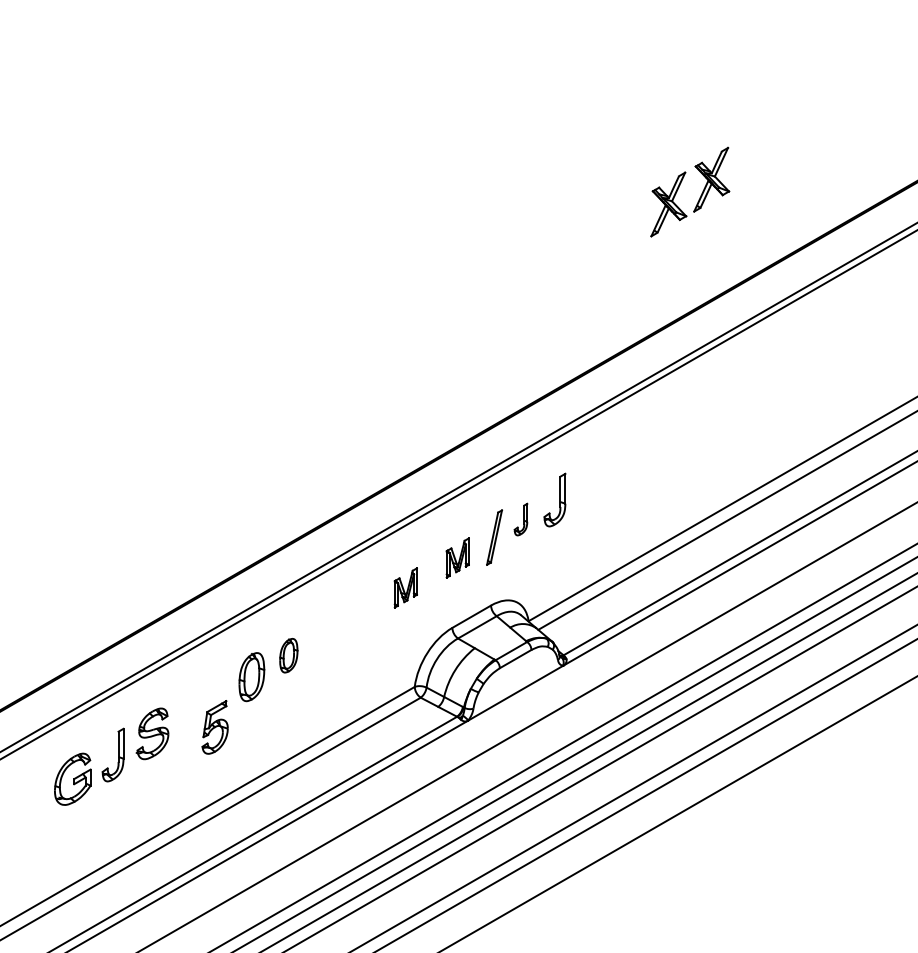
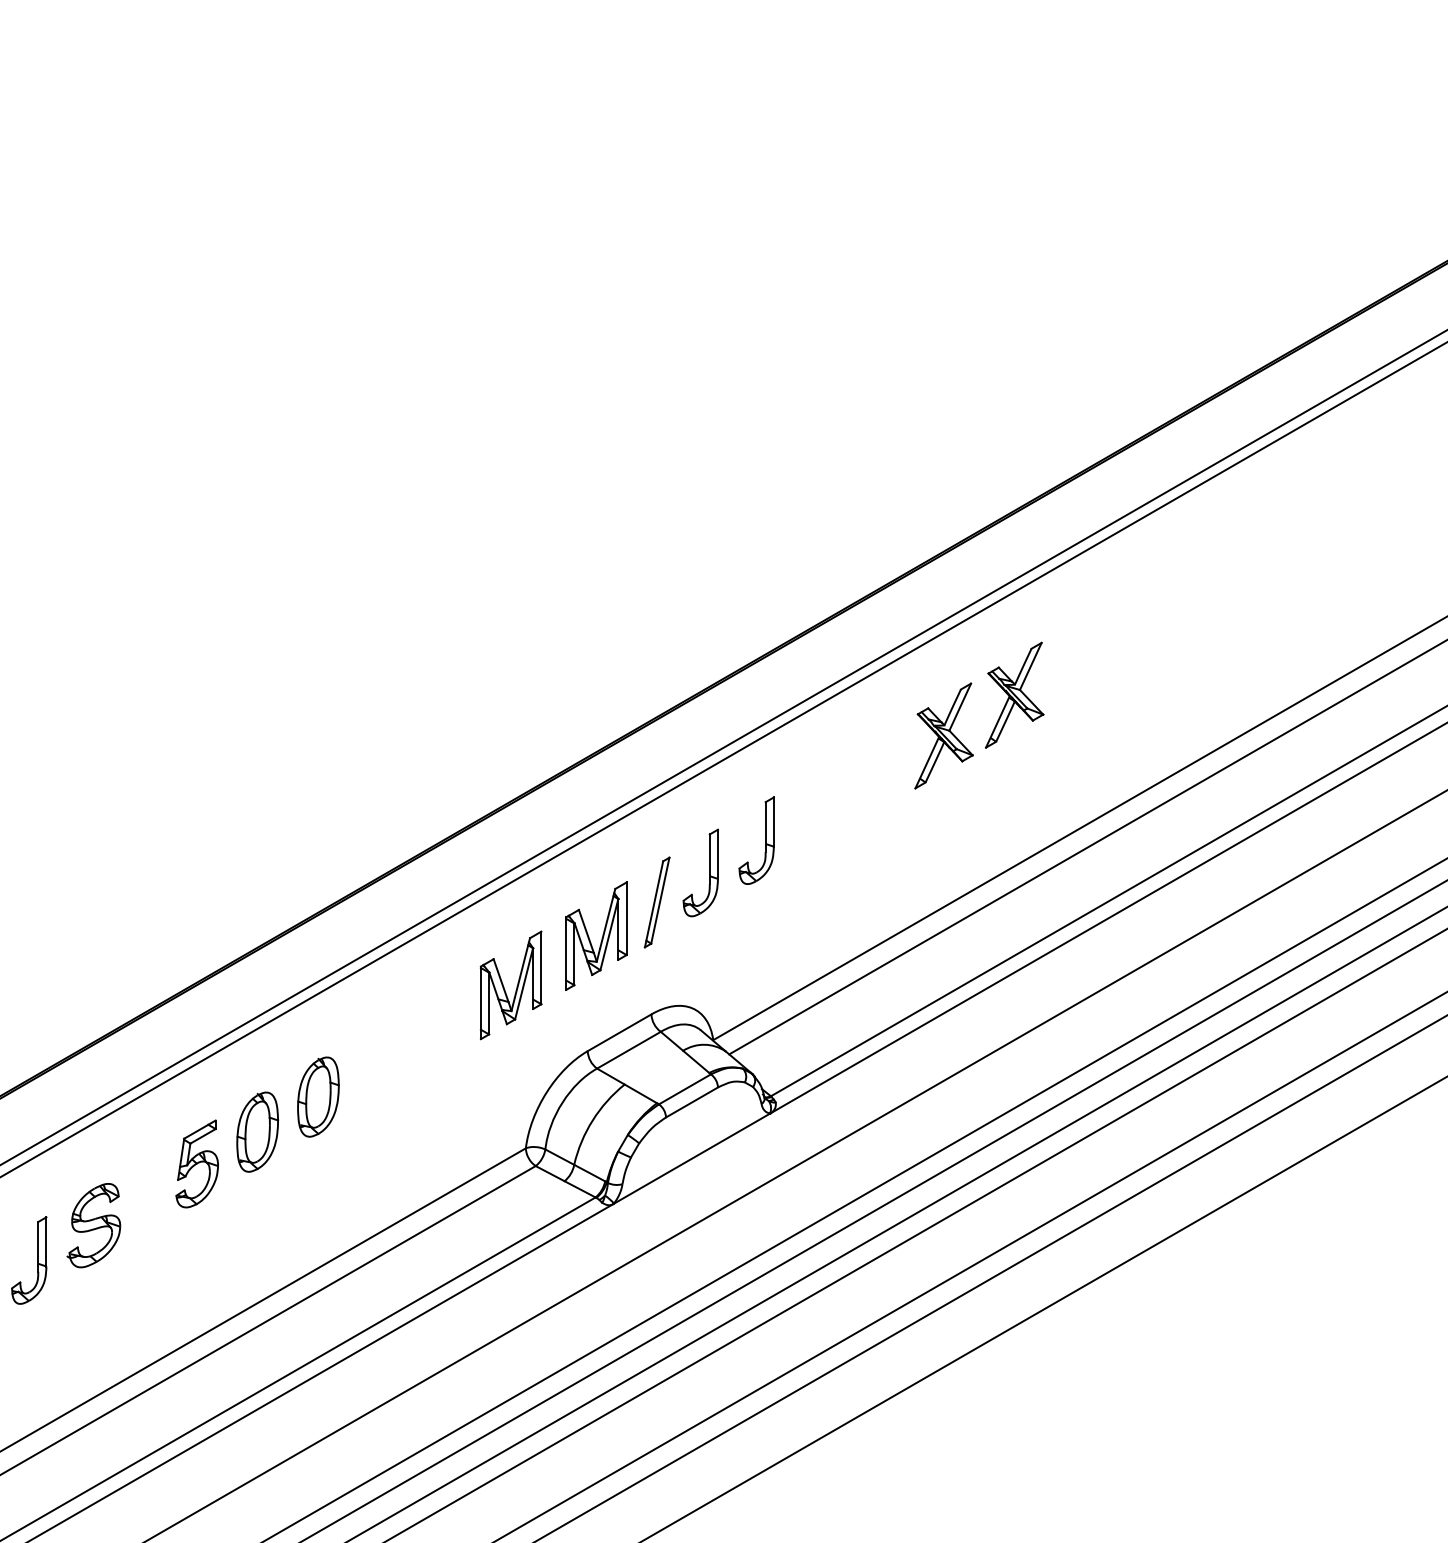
part: (700, 195) -> (996, 721), moved
part: (520, 519) -> (699, 872), size x1.67
part: (457, 557) -> (596, 935), size x1.67
part: (405, 587) -> (510, 984), size x1.67
part: (288, 655) -> (317, 1096), size x1.43
part: (214, 727) -> (196, 1164), moved

